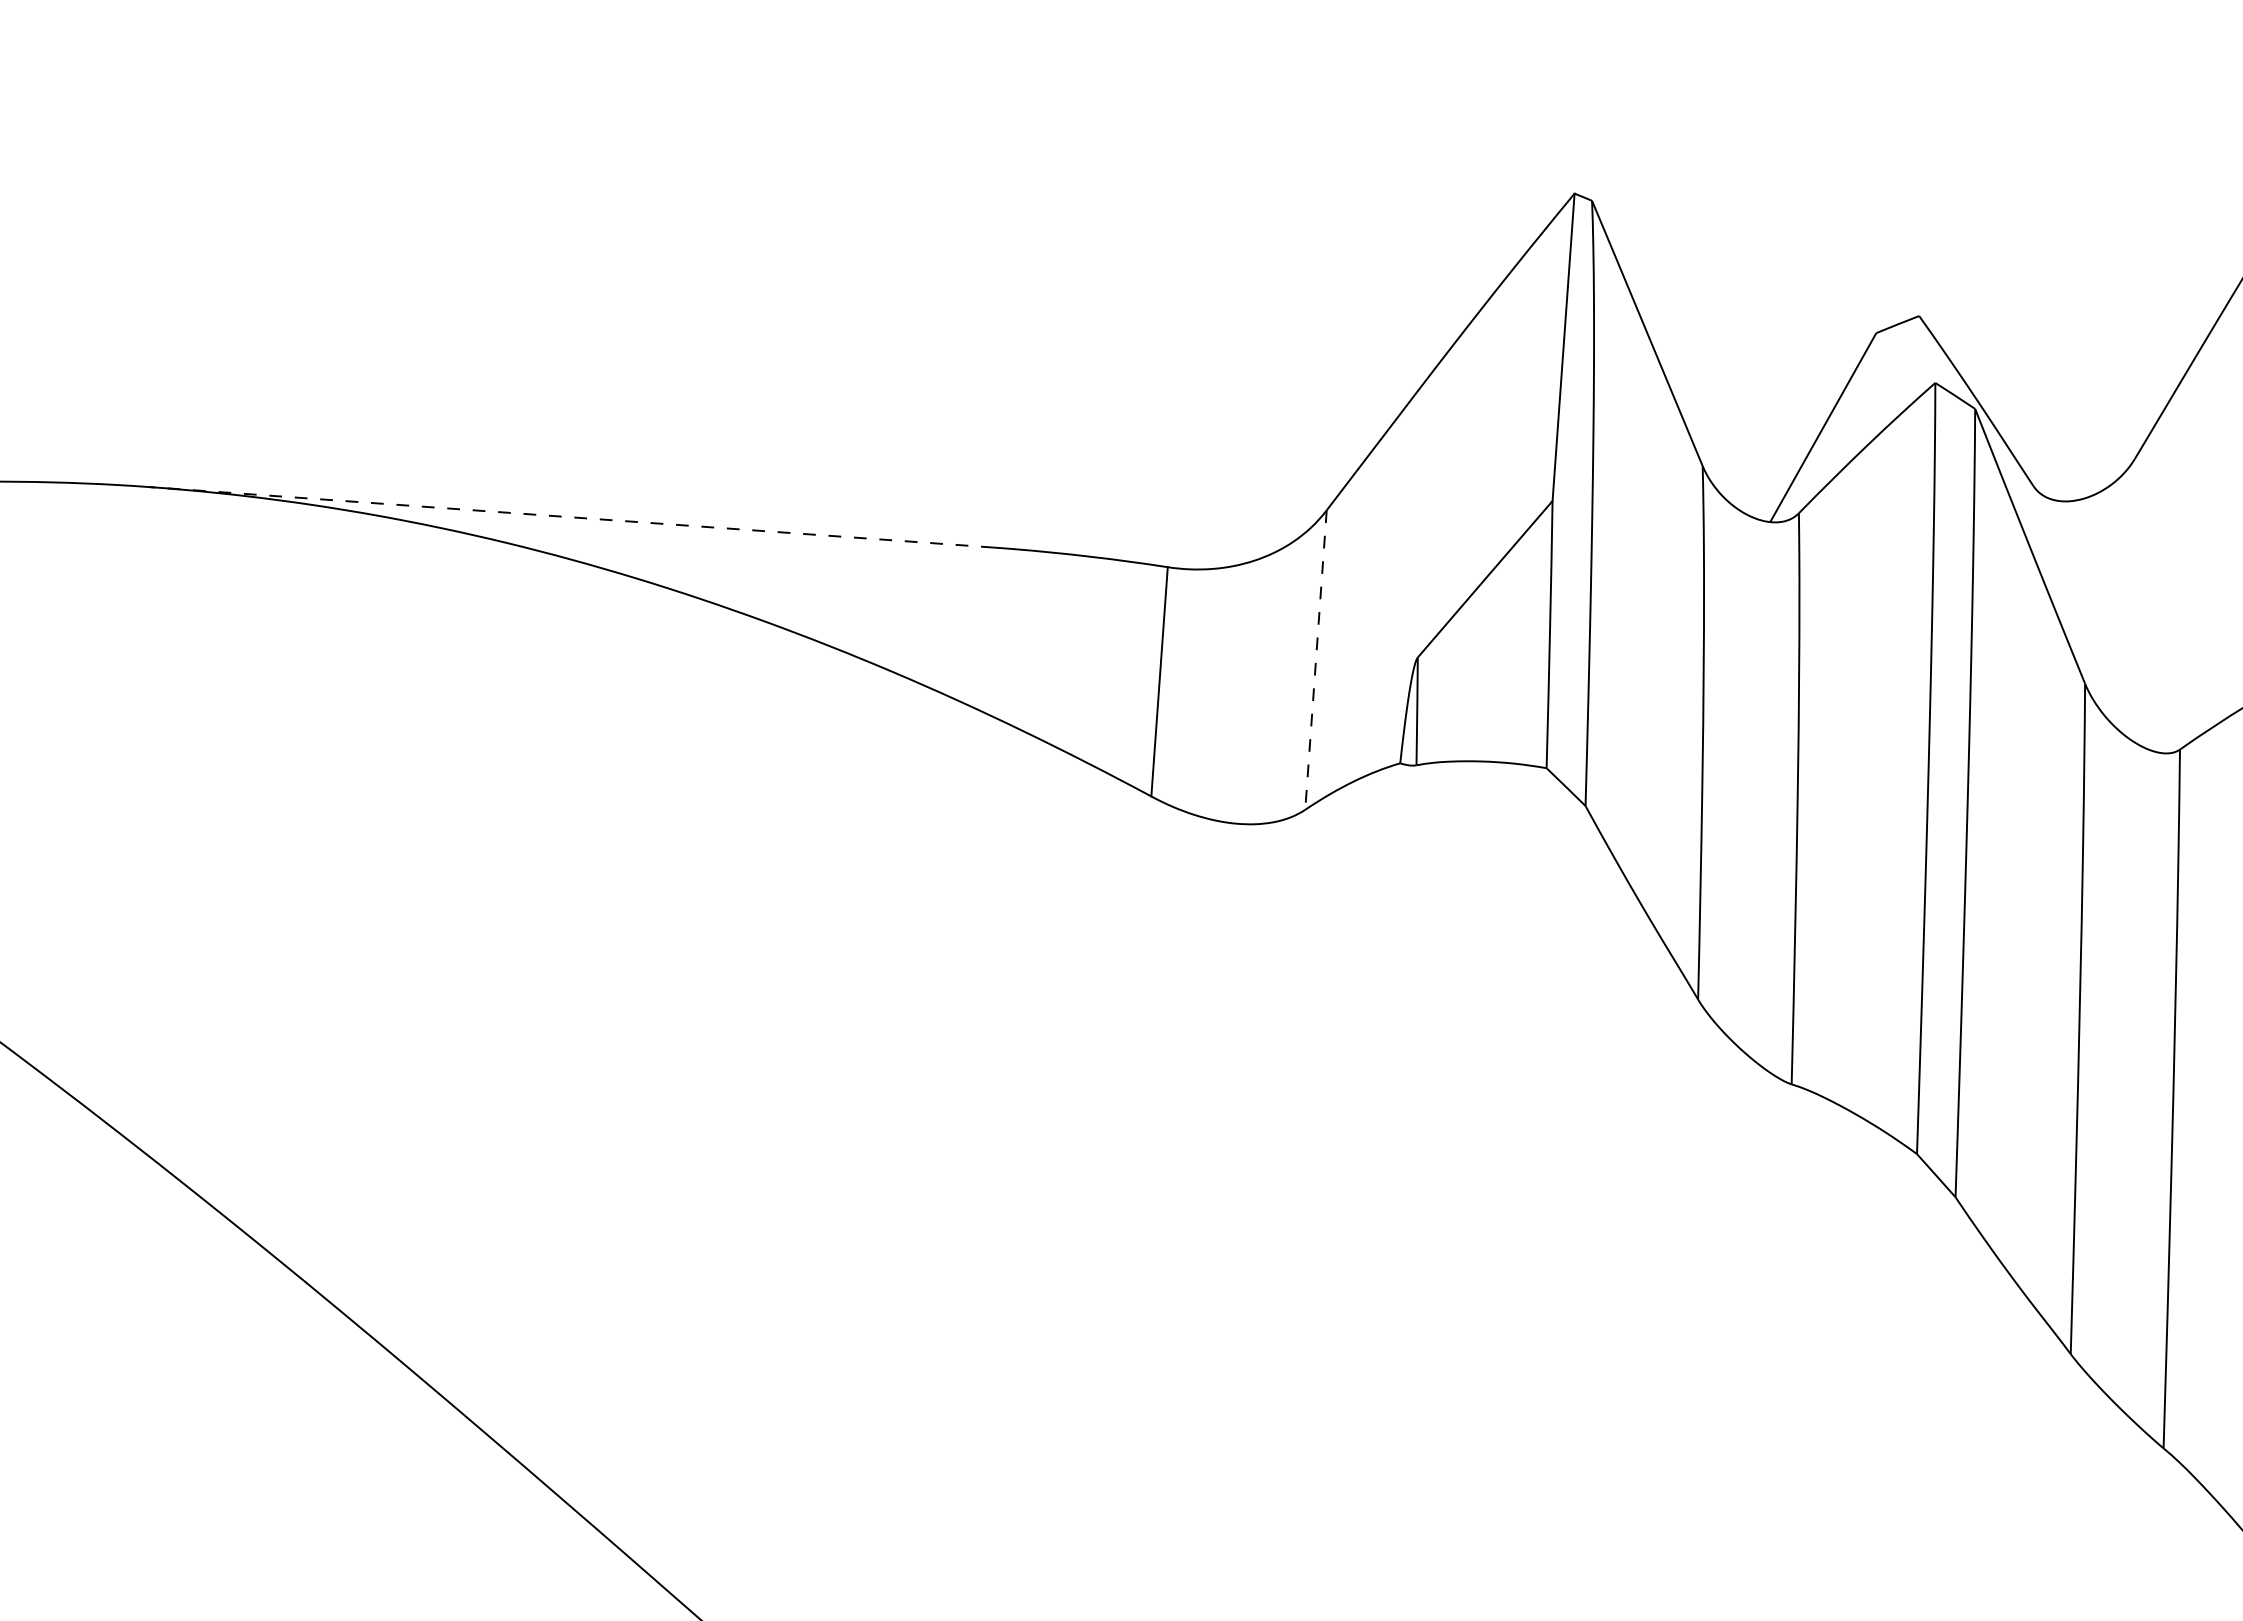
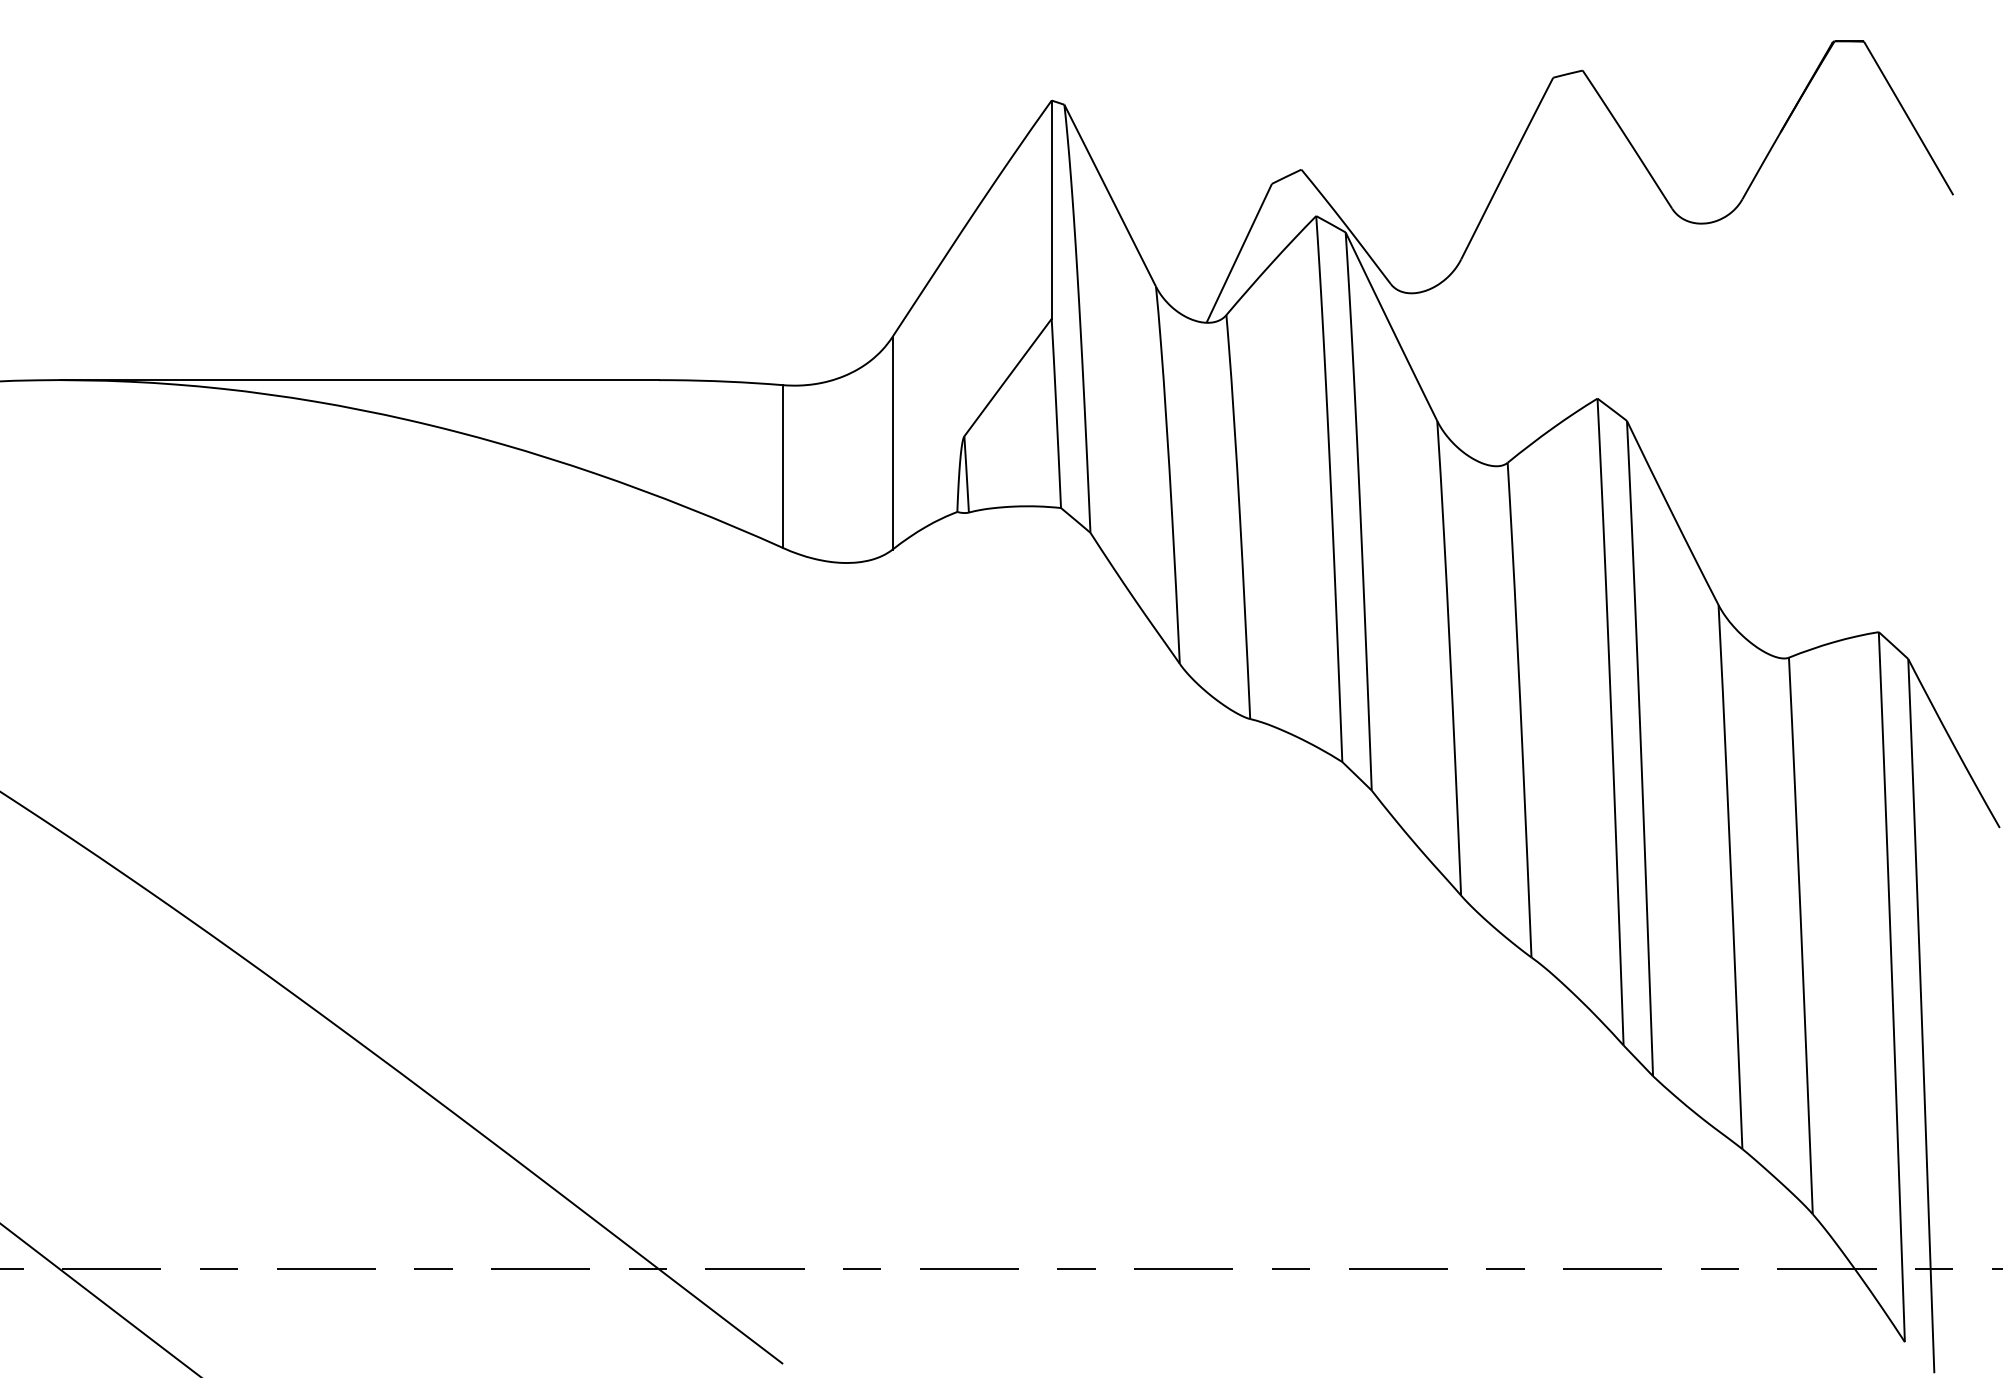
line: (571, 517) -> (359, 380), dashed -> solid
line: (1315, 660) -> (892, 443), dashed -> solid

